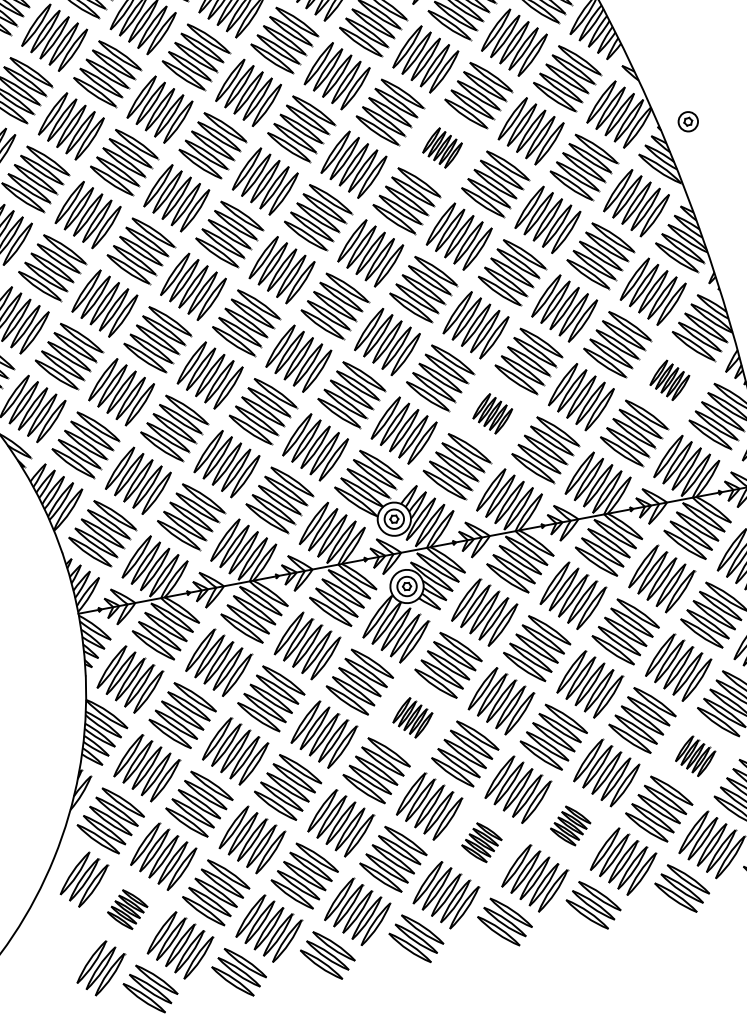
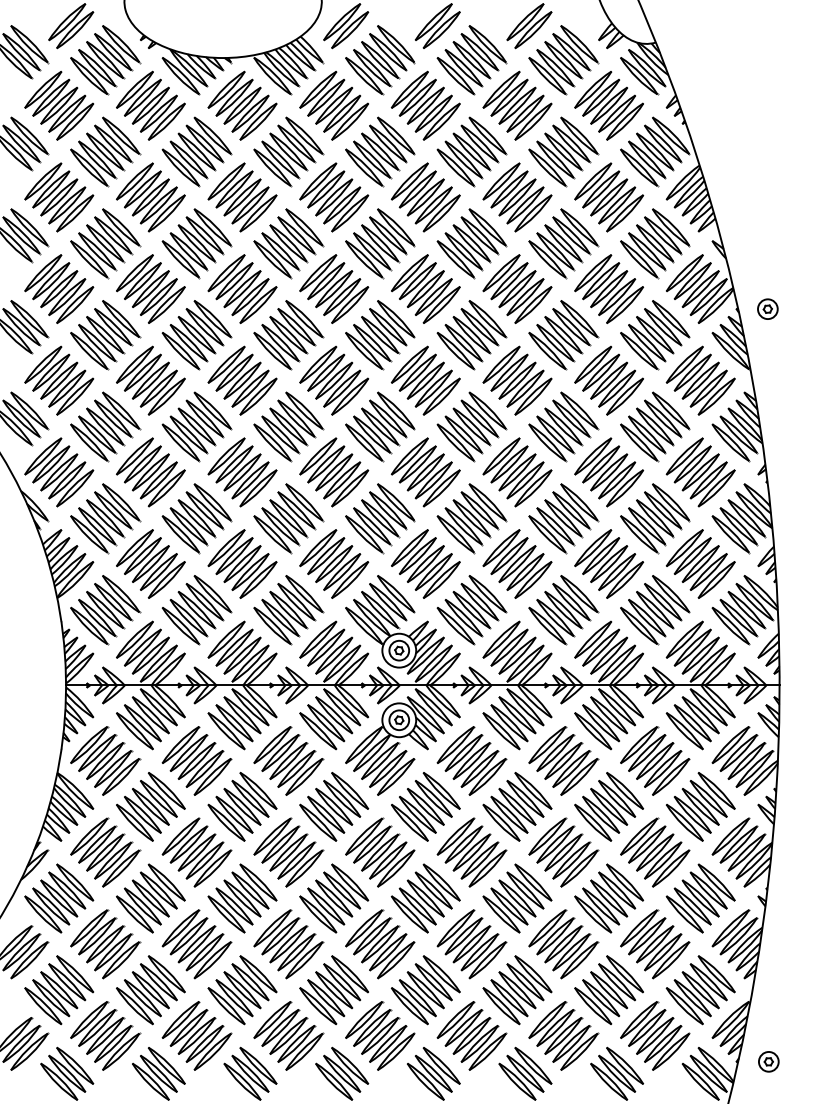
part: (442, 147) -> (517, 288), size x1.67
part: (669, 379) -> (700, 563), size x1.67
part: (492, 413) -> (517, 563), size x1.67
part: (413, 717) -> (380, 852), size x1.67
part: (695, 756) -> (655, 944), size x1.67
part: (570, 826) -> (517, 990), size x1.67
part: (481, 842) -> (425, 990), size x1.67
part: (127, 909) -> (59, 990), size x1.67

